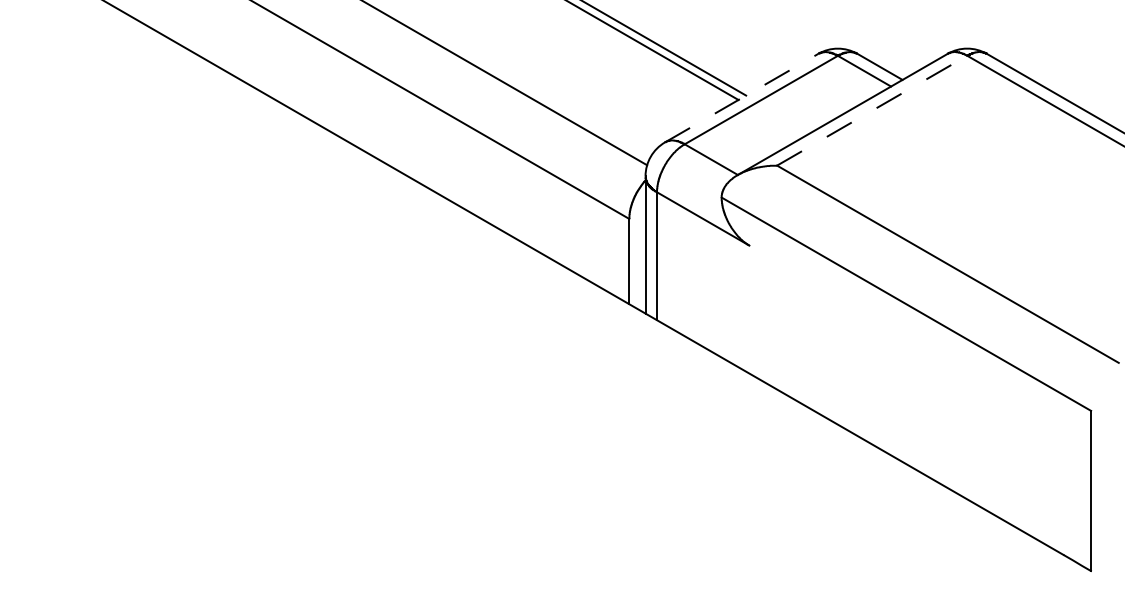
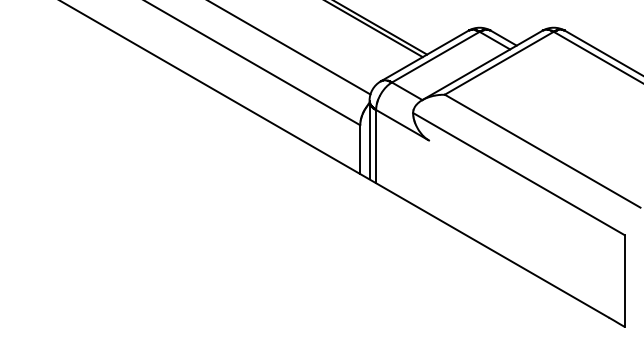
line: (741, 98) -> (424, 56), dashed -> solid
line: (872, 111) -> (499, 63), dashed -> solid

